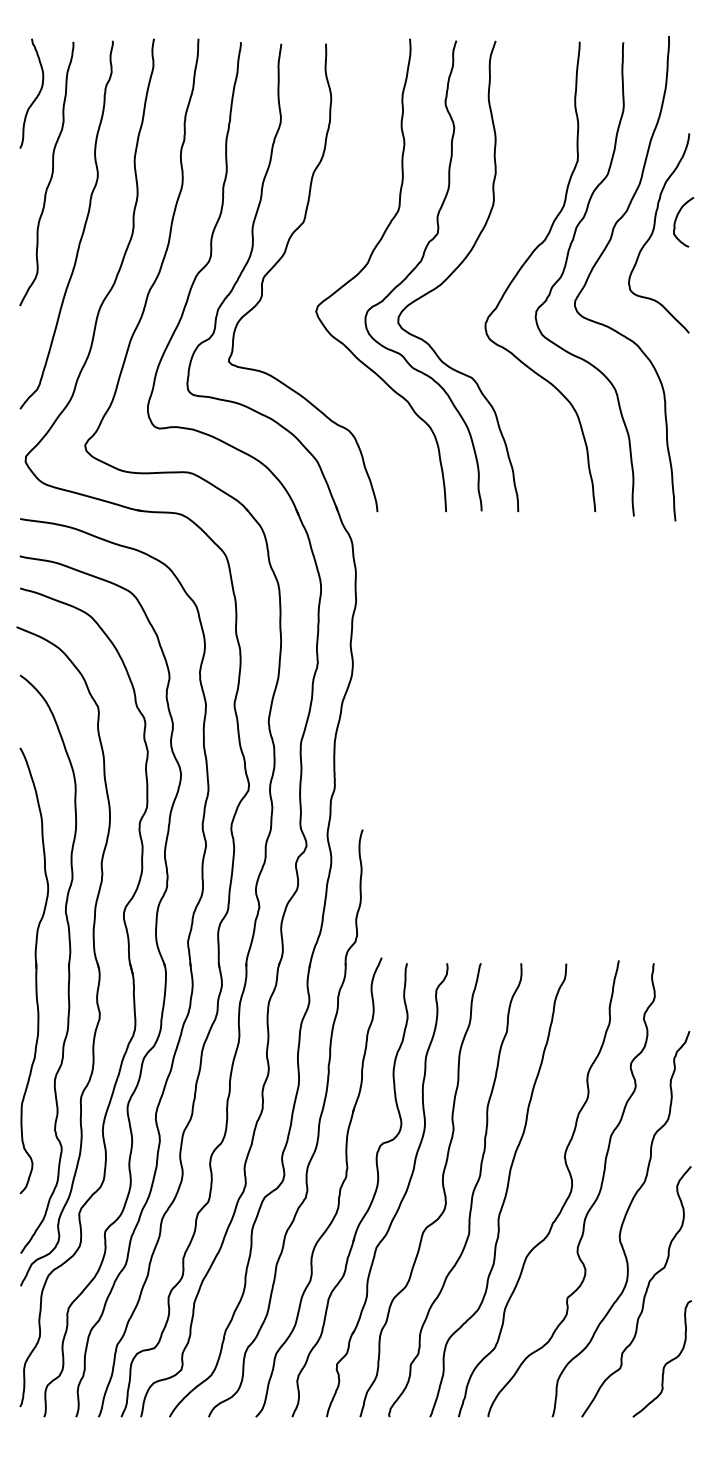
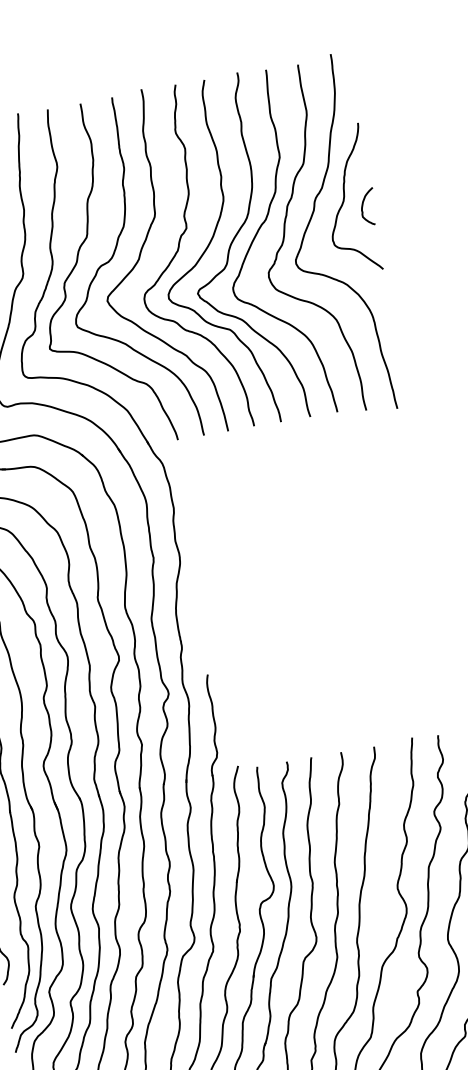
curve: (676, 221) -> (363, 207), moved
curve: (327, 260) -> (109, 262), added
curve: (491, 270) -> (230, 248), added

